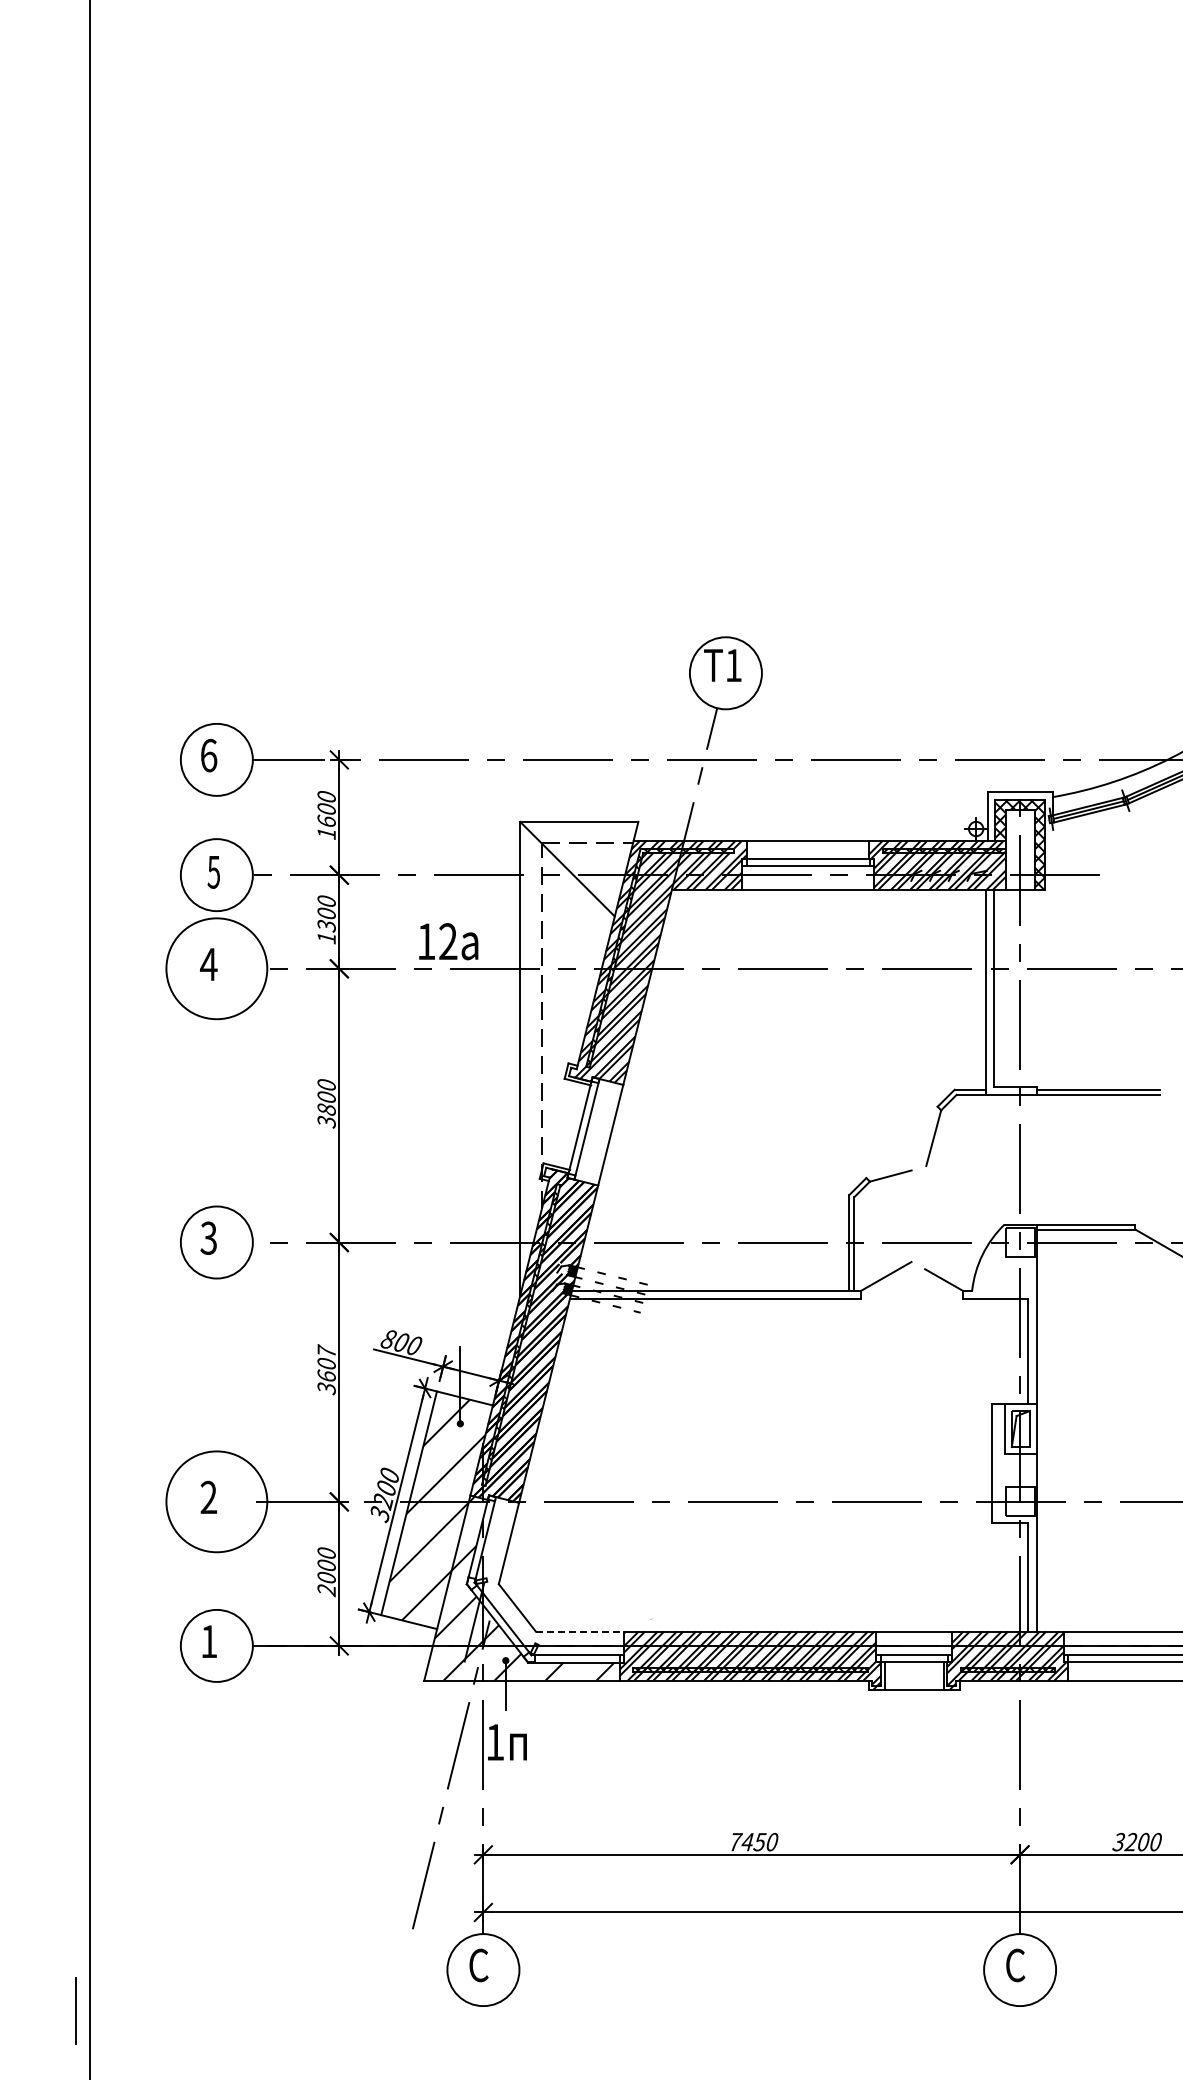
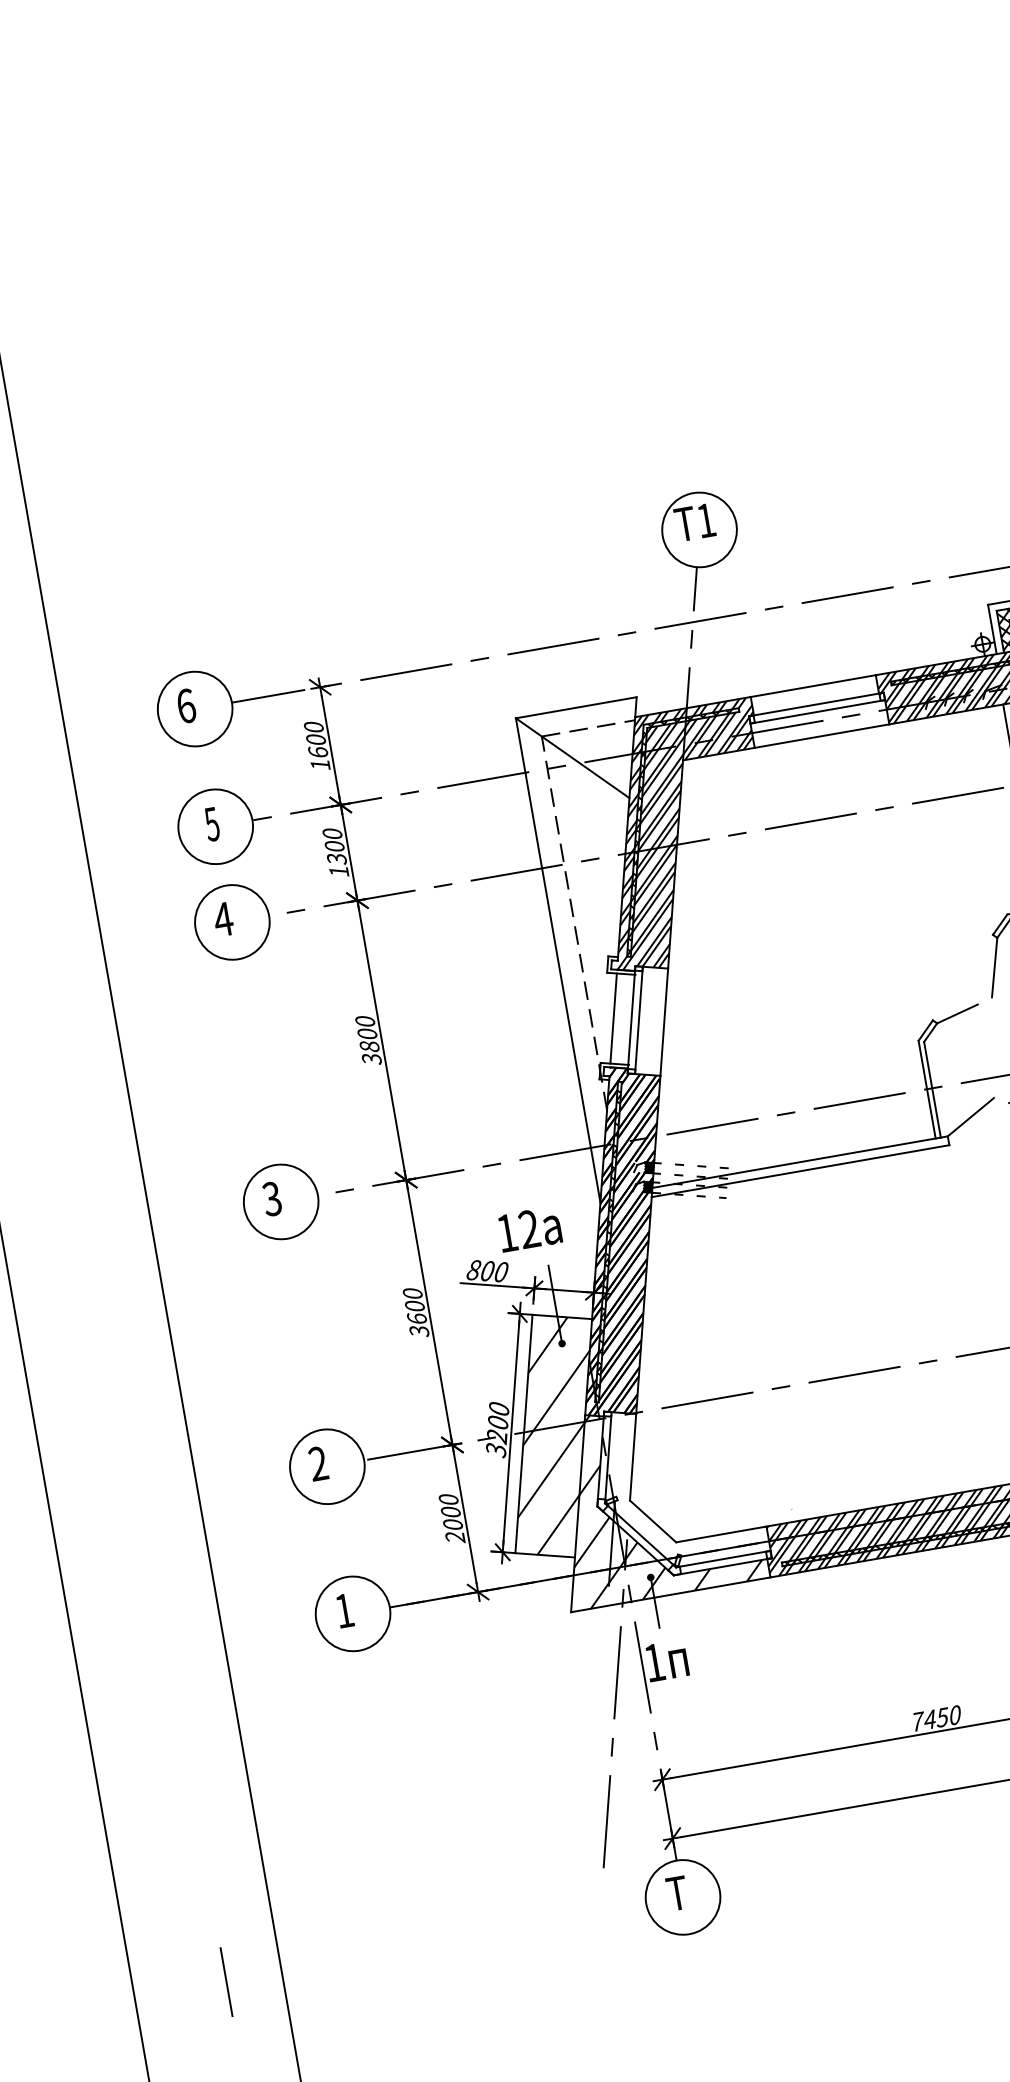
text: (448, 941) -> (529, 1229), moved
circle: (216, 968) -> (231, 922), size x0.71
line: (562, 1123) -> (612, 1018), added
text: (326, 1350) -> (412, 1292), 3607 -> 3600
circle: (216, 1501) -> (326, 1466), size x0.71
line: (580, 1631) -> (721, 1534), dashed -> solid
text: (478, 1965) -> (677, 1893), С -> Т
line: (75, 2010) -> (226, 1981), moved

